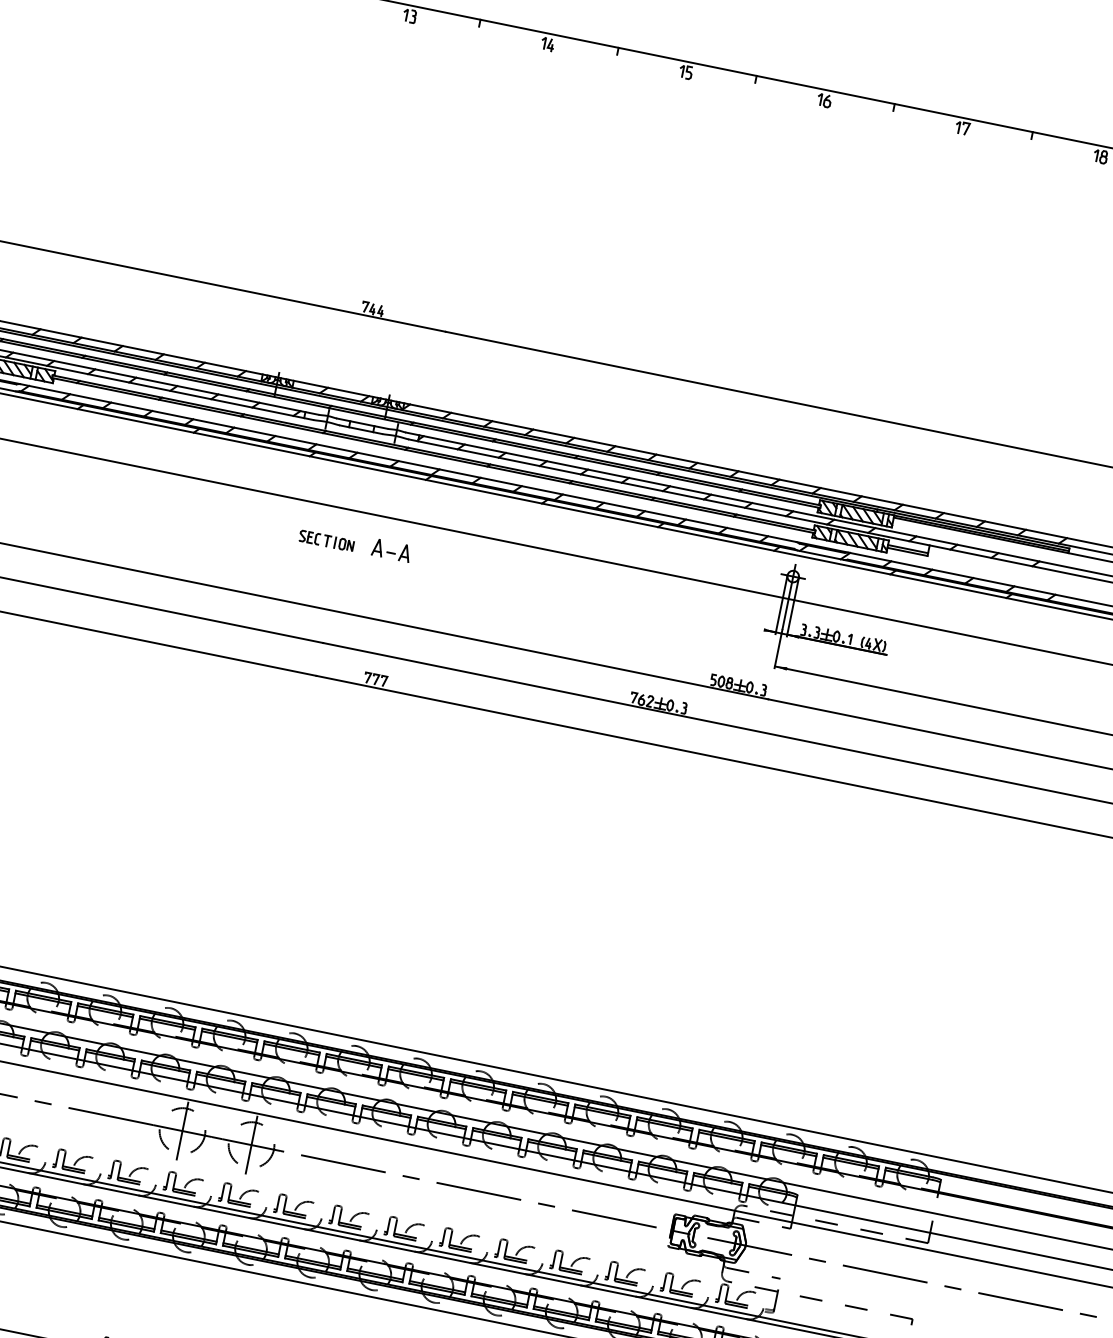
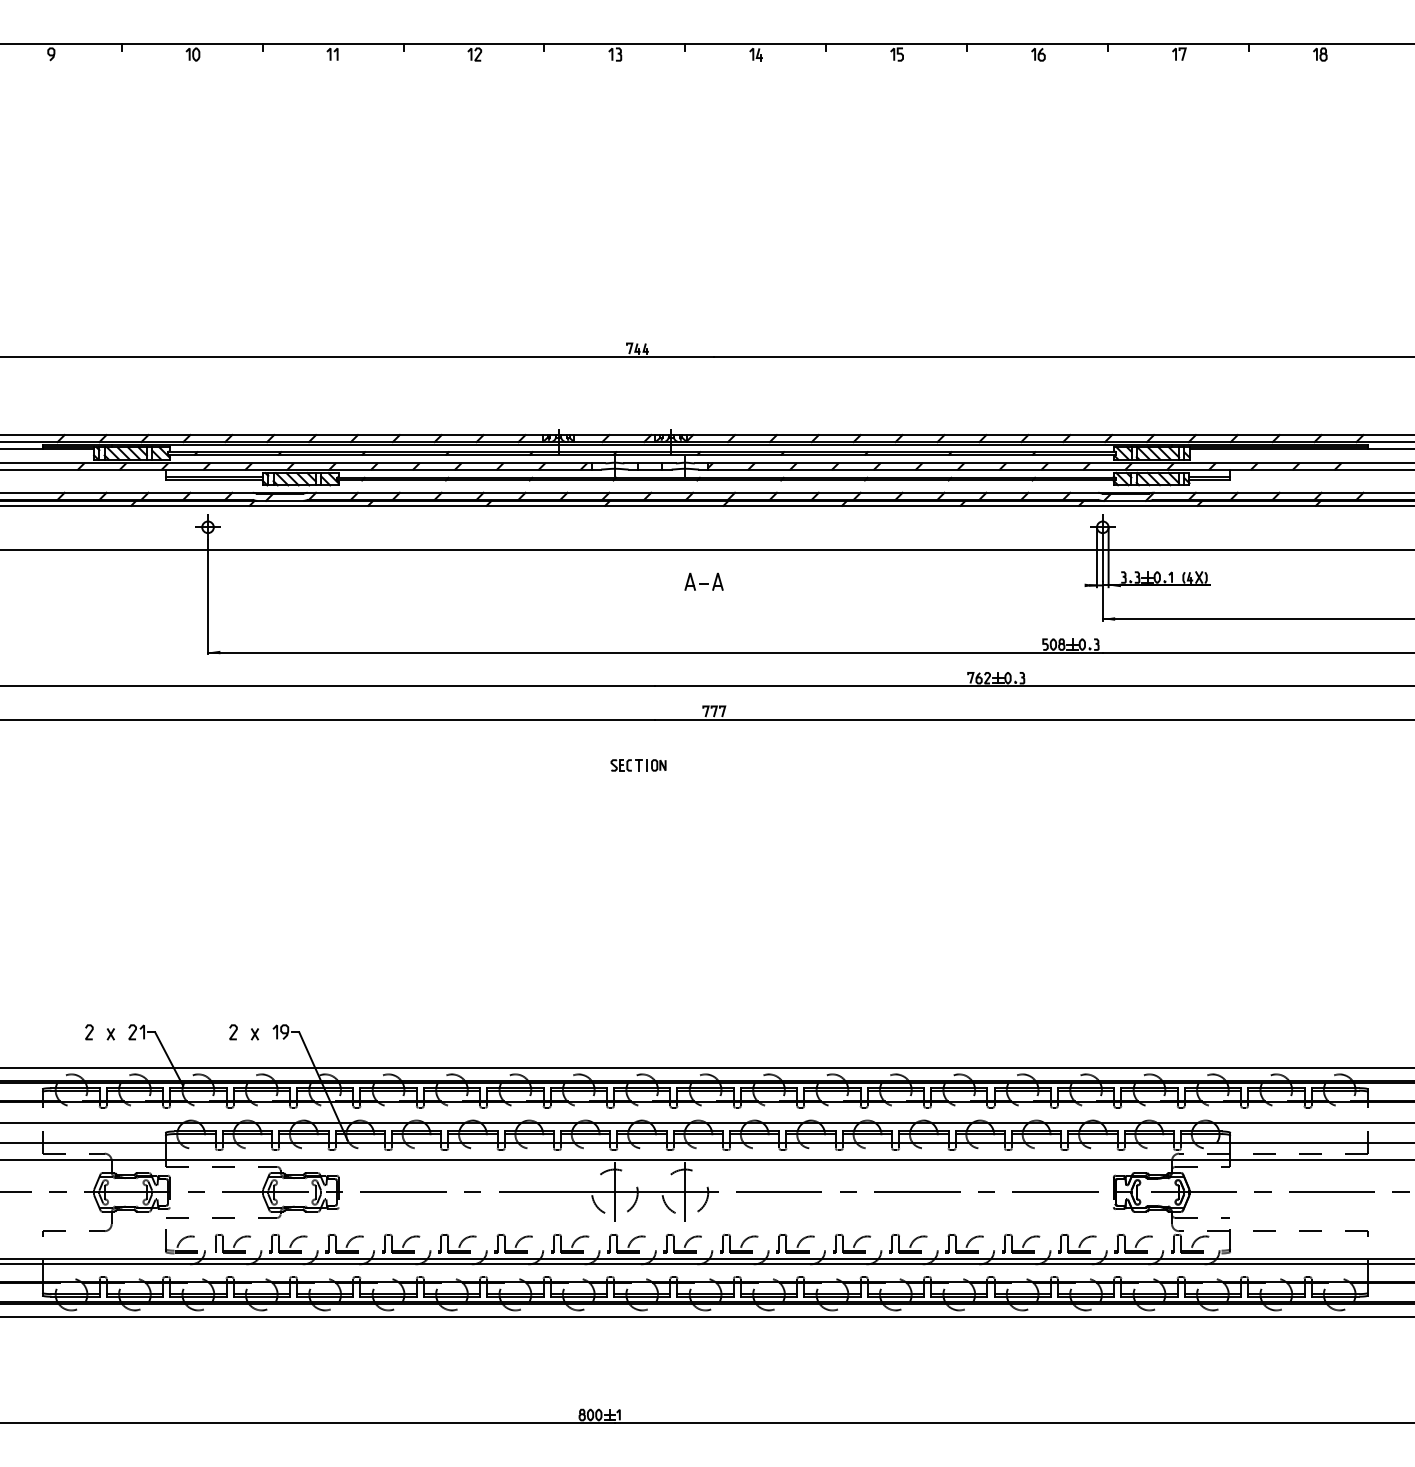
part: (326, 541) -> (638, 765), moved

